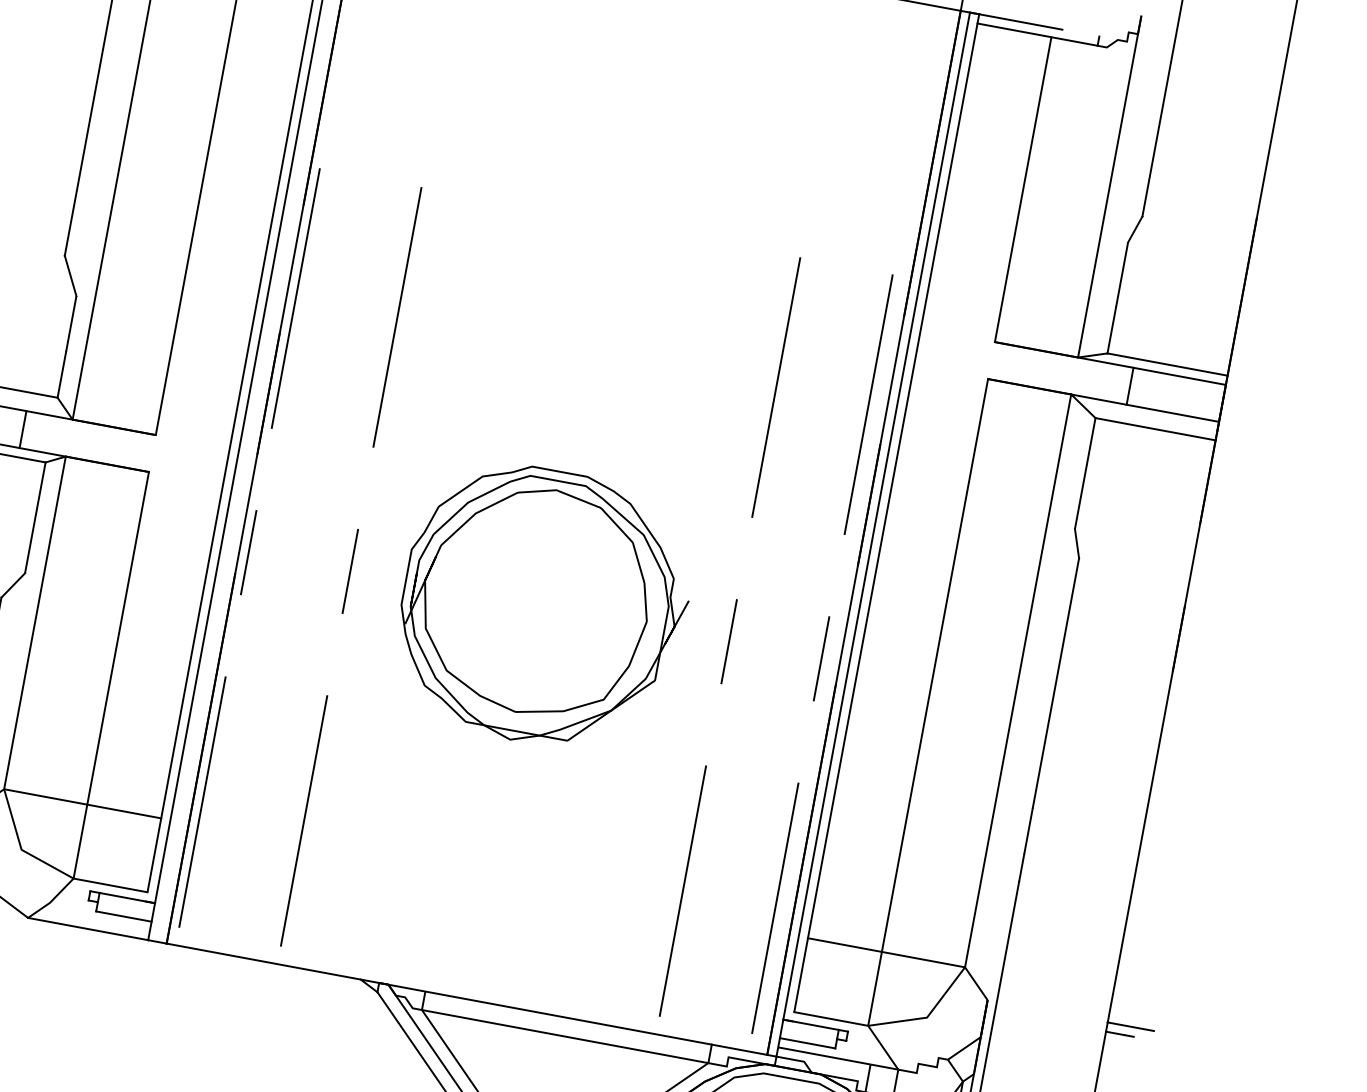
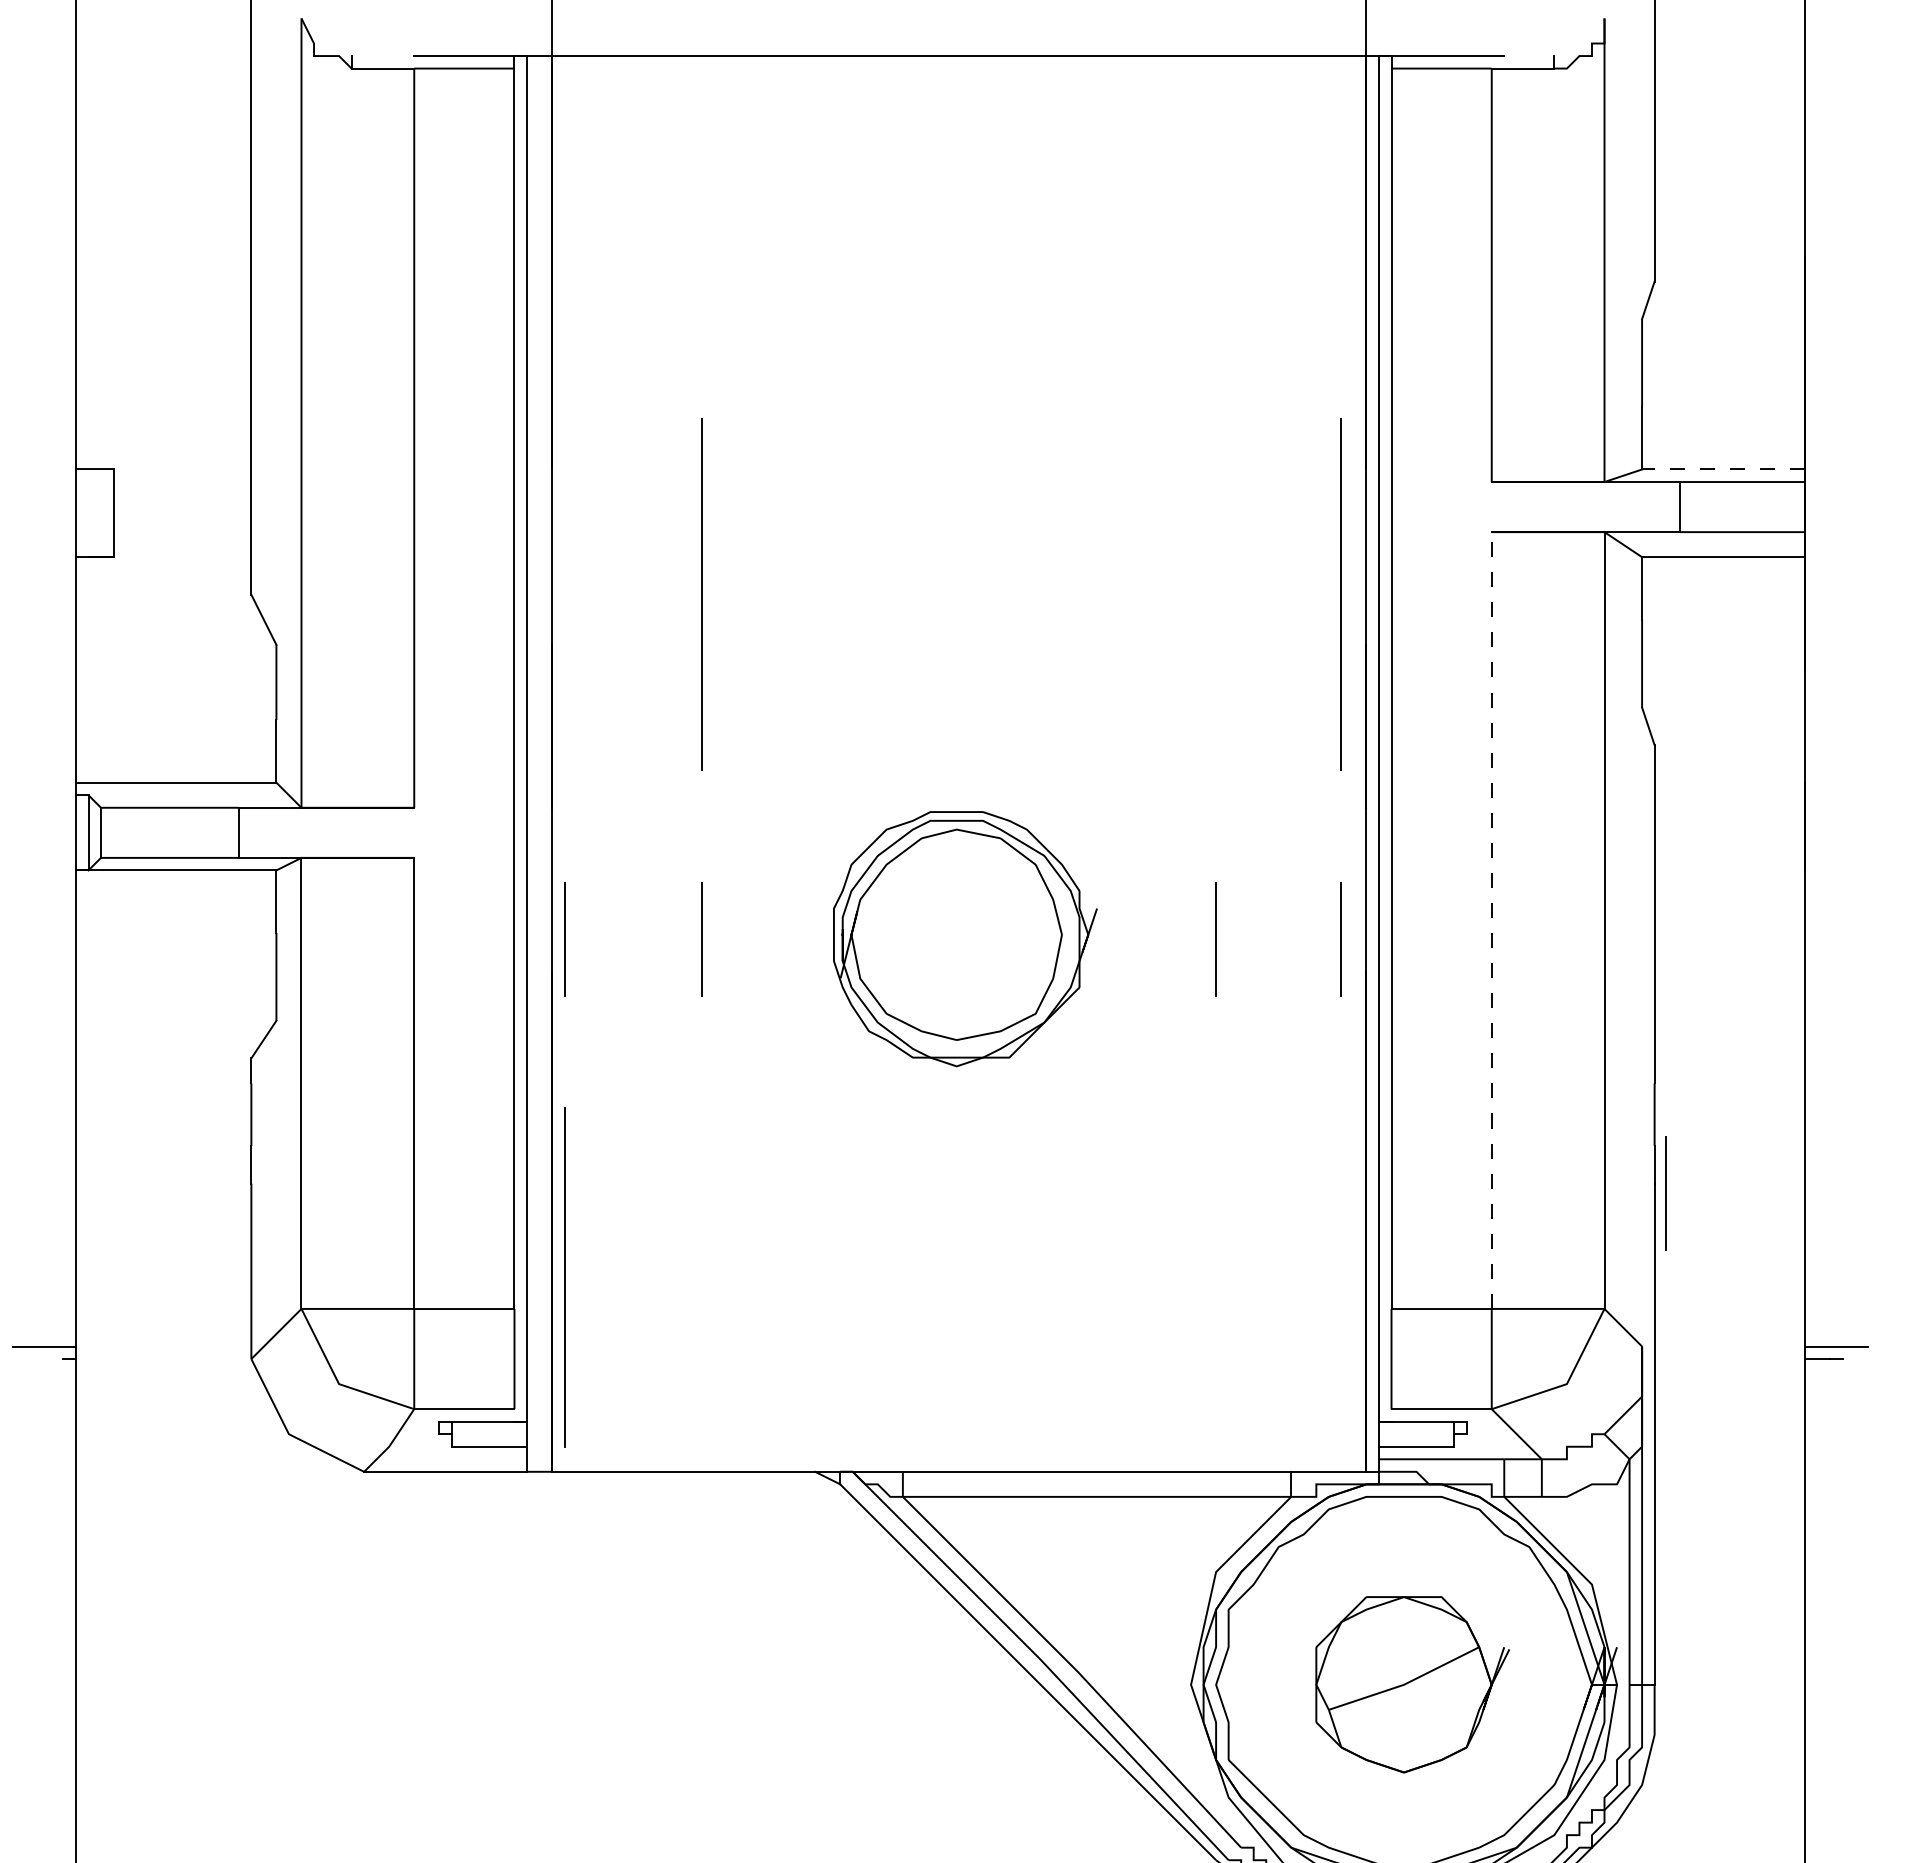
line: (295, 298) -> (564, 594), removed
line: (1167, 364) -> (1723, 469), solid -> dashed
line: (776, 387) -> (1216, 594), removed
part: (544, 606) -> (965, 938), size x0.7
line: (934, 665) -> (1491, 920), solid -> dashed
line: (304, 820) -> (702, 1277), removed
line: (1025, 890) -> (1665, 1193), added
line: (683, 891) -> (1216, 1277), removed
line: (775, 908) -> (1341, 1277), removed

